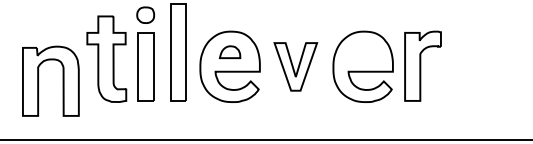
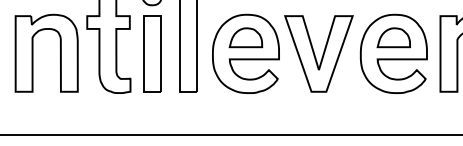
part: (229, 51) -> (245, 36), size x1.43
part: (362, 51) -> (393, 36), added
part: (295, 66) -> (318, 53), size x1.43
part: (38, 80) -> (32, 52), moved

